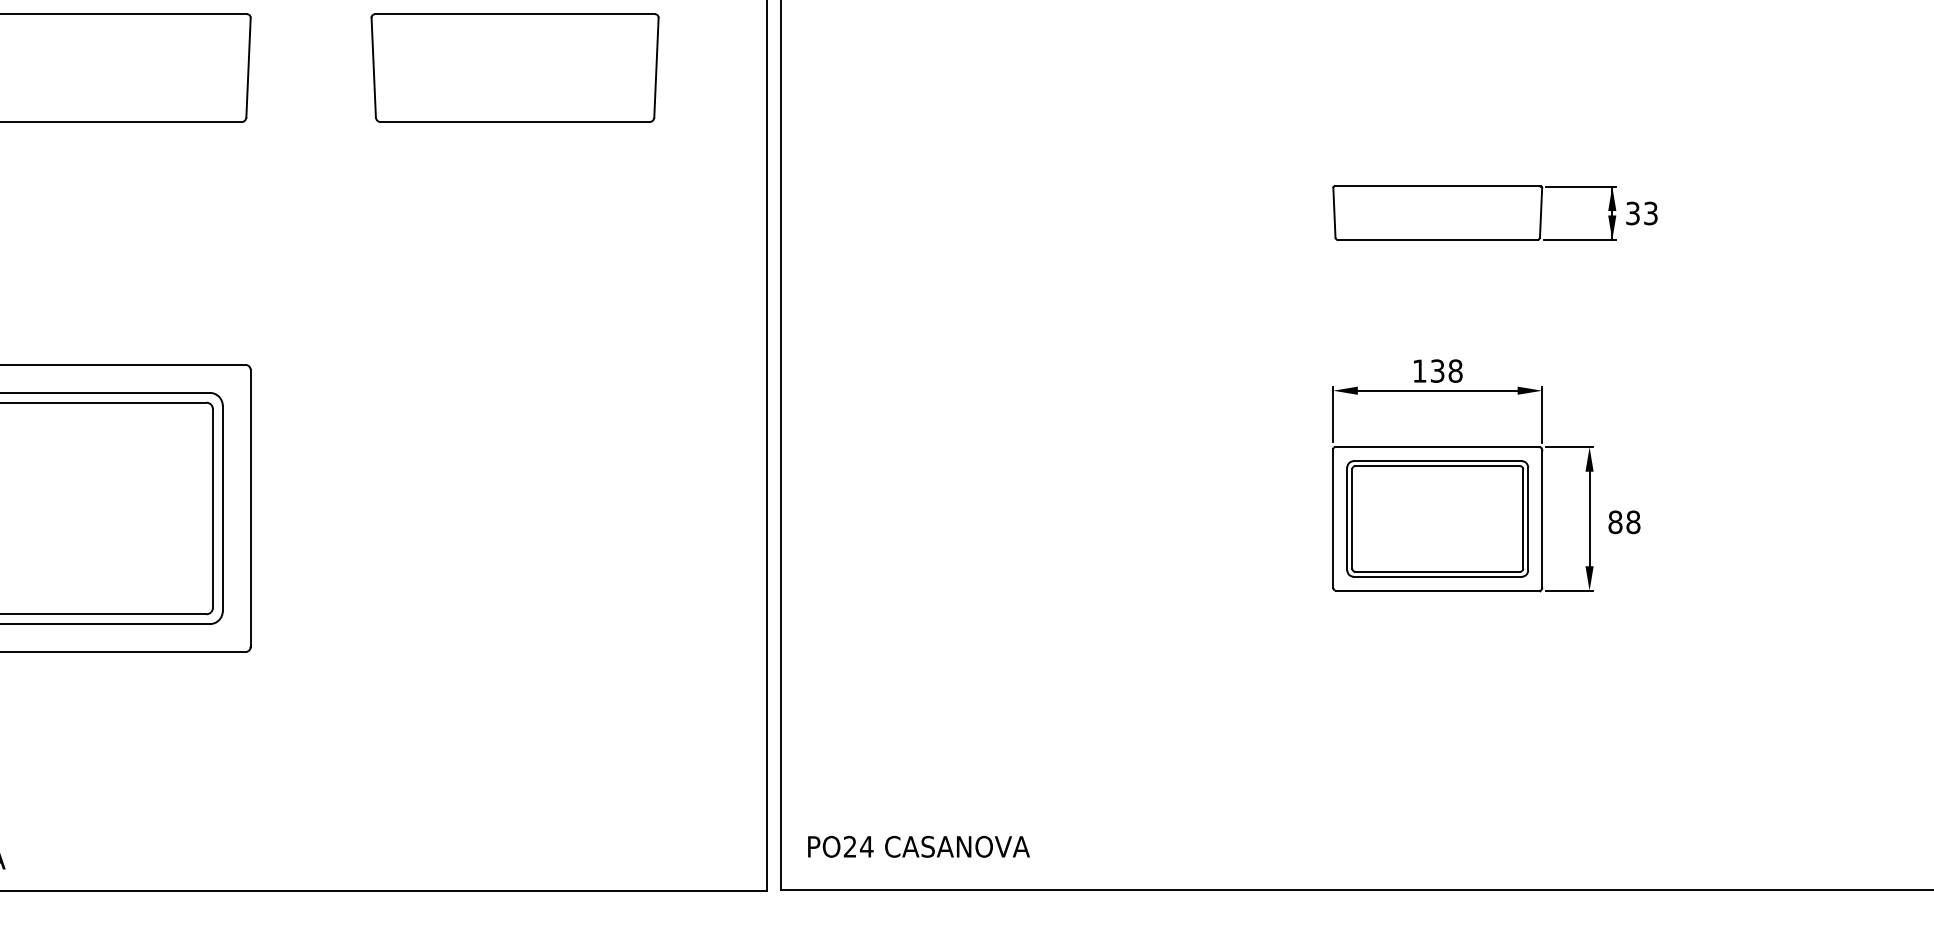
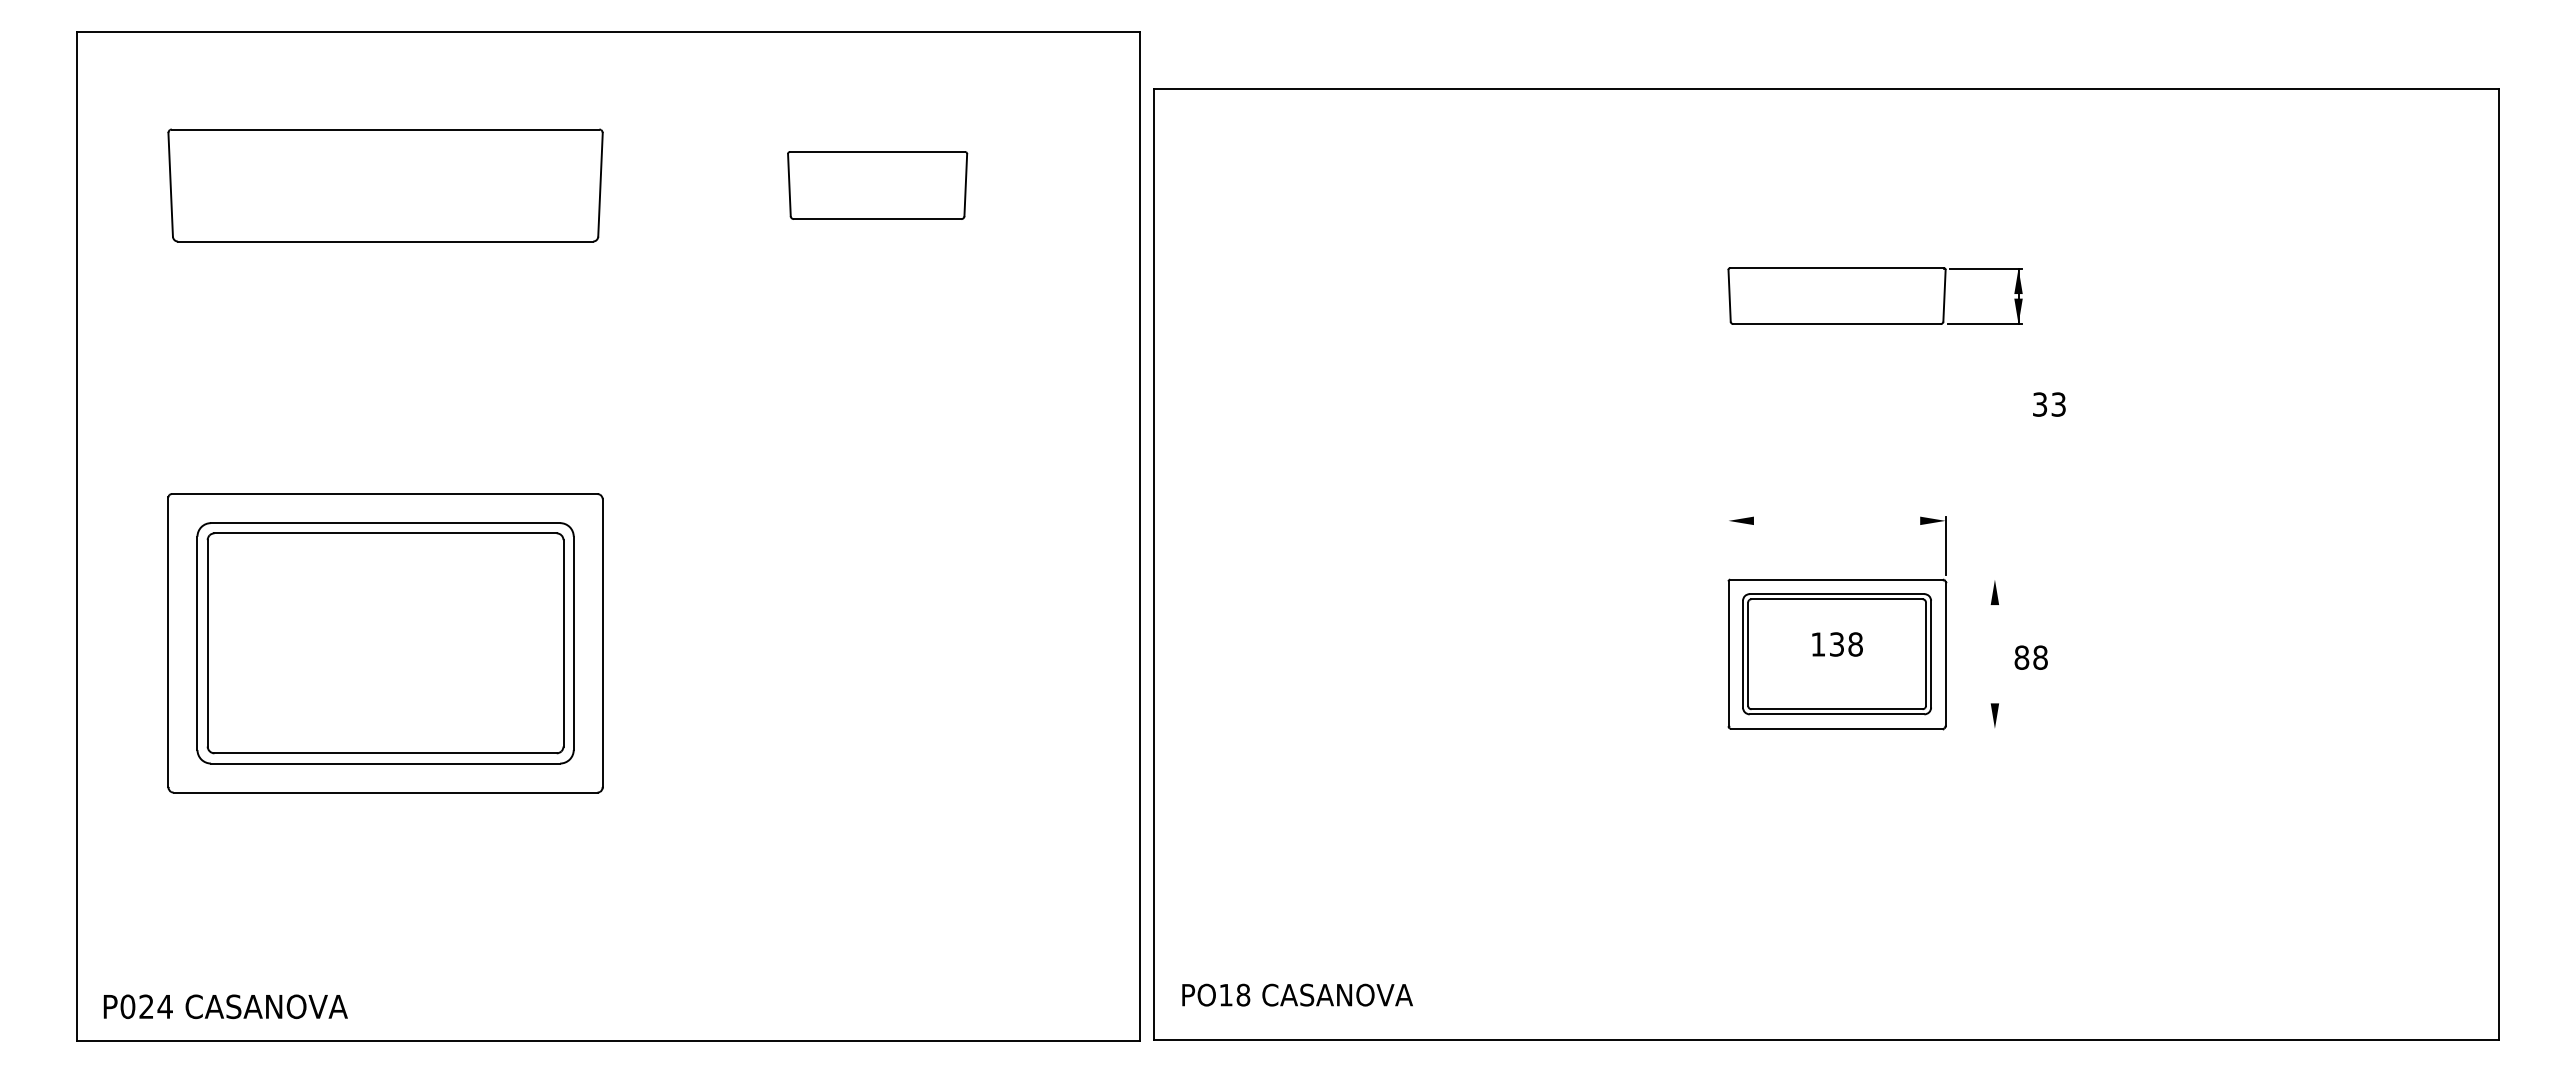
part: (514, 68) -> (877, 185), size x0.6
part: (1473, 212) -> (1874, 295), moved
text: (1642, 213) -> (2049, 404), moved
text: (1438, 371) -> (1837, 644), moved
line: (1437, 390) -> (1836, 520), removed
line: (1333, 414) -> (1728, 545), removed
line: (1568, 447) -> (1973, 579), removed
line: (1589, 519) -> (1994, 654), removed
line: (1568, 590) -> (1973, 728), removed
text: (858, 846) -> (1234, 994), PO24 -> PO18

